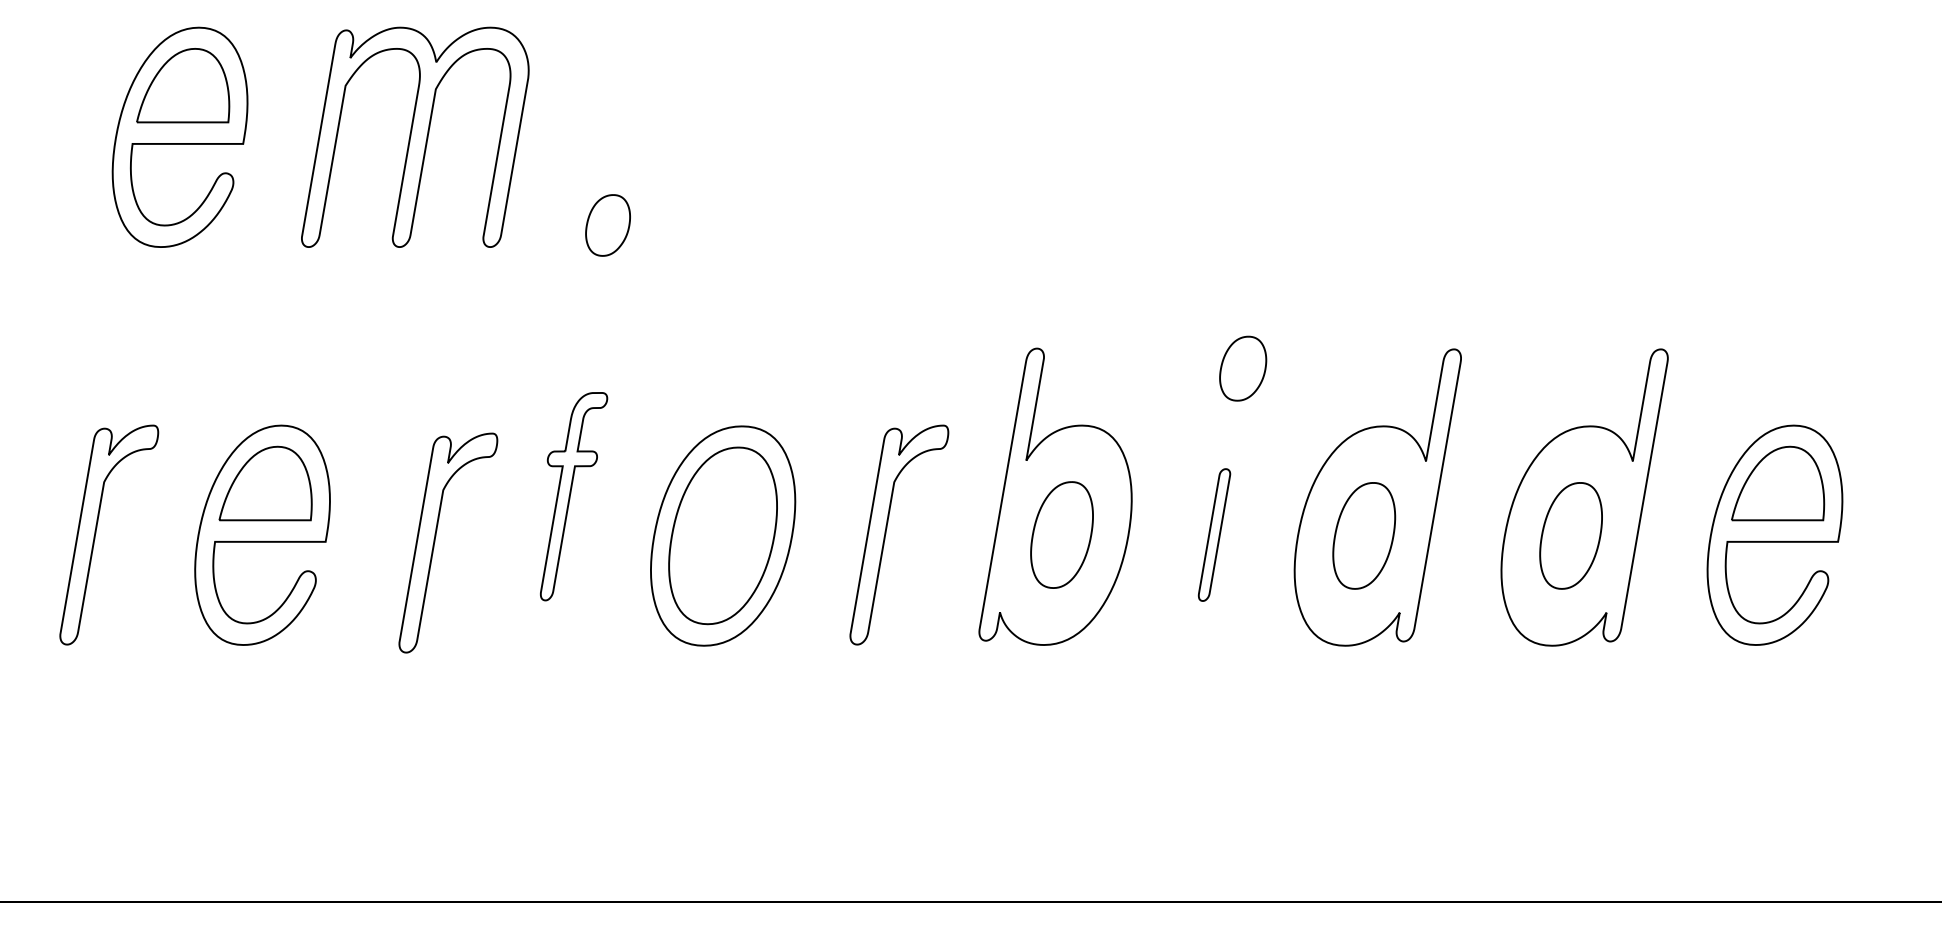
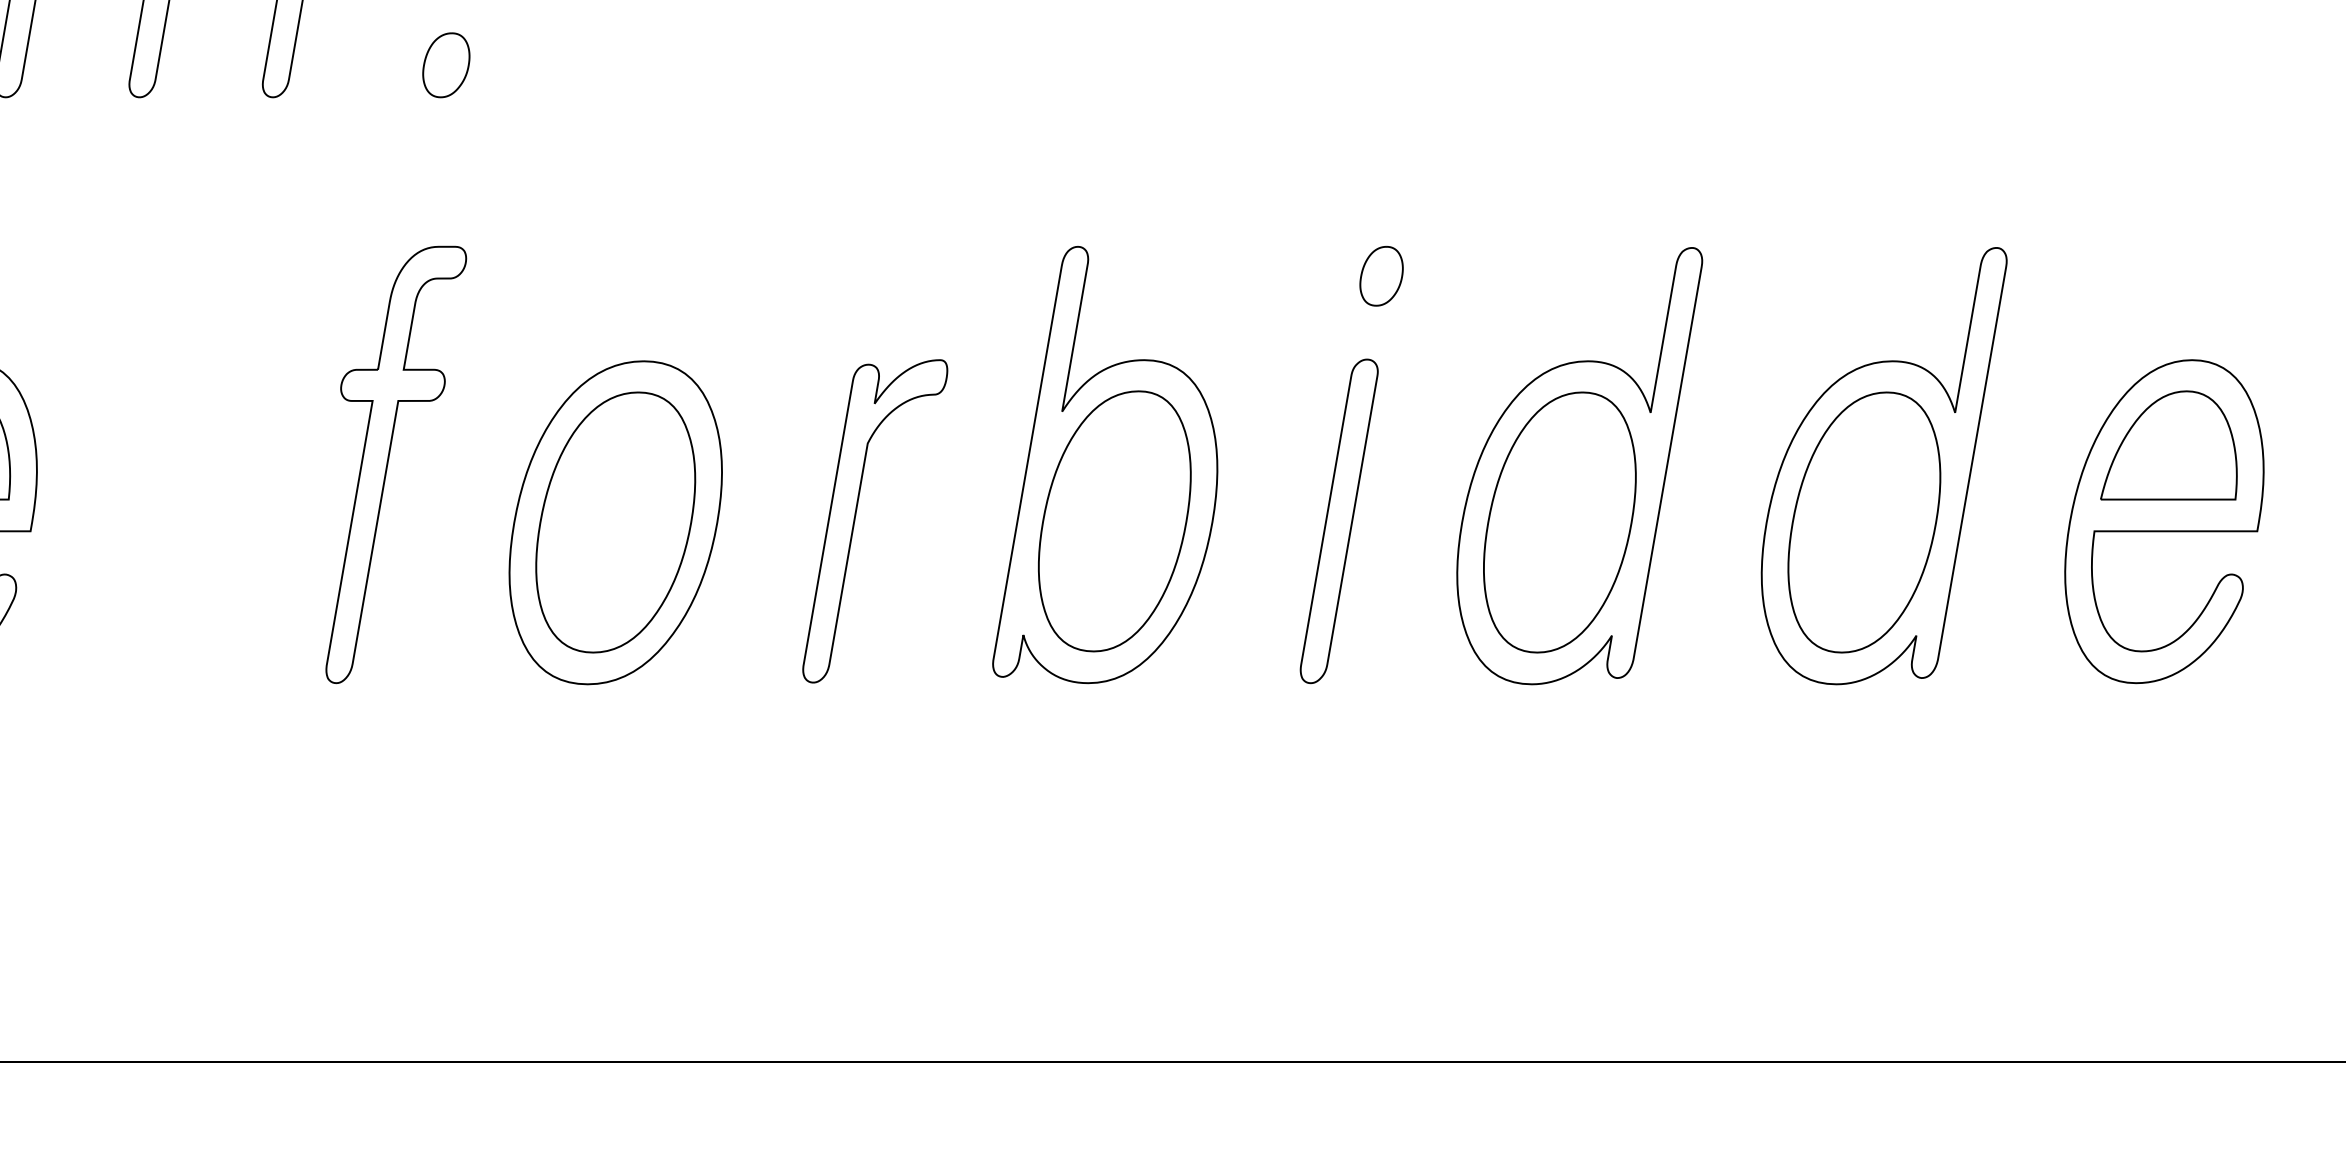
part: (607, 224) -> (445, 64), size x0.71
part: (1243, 368) -> (1381, 276), size x0.62
part: (573, 496) -> (395, 464), size x1.43
part: (1061, 534) -> (1113, 520), size x1.67
part: (1214, 534) -> (1339, 520), size x1.67
part: (1363, 535) -> (1558, 521), size x1.67
part: (1570, 535) -> (1863, 521), size x1.67
part: (435, 542) -> (192, 532), removed

